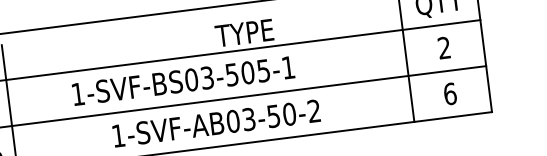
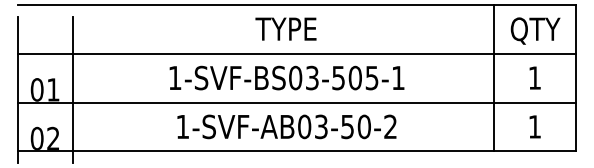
text: (243, 32) -> (285, 28), moved
text: (443, 47) -> (534, 77), 2 -> 1
text: (182, 80) -> (286, 77), moved
text: (449, 93) -> (534, 126), 6 -> 1

